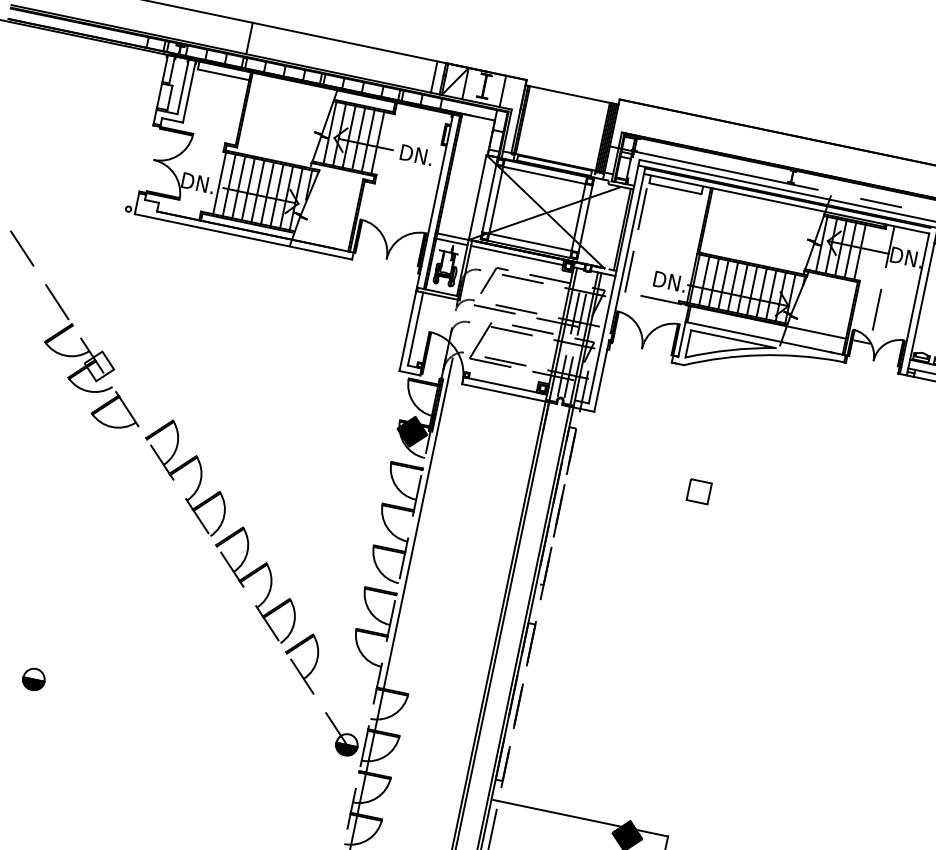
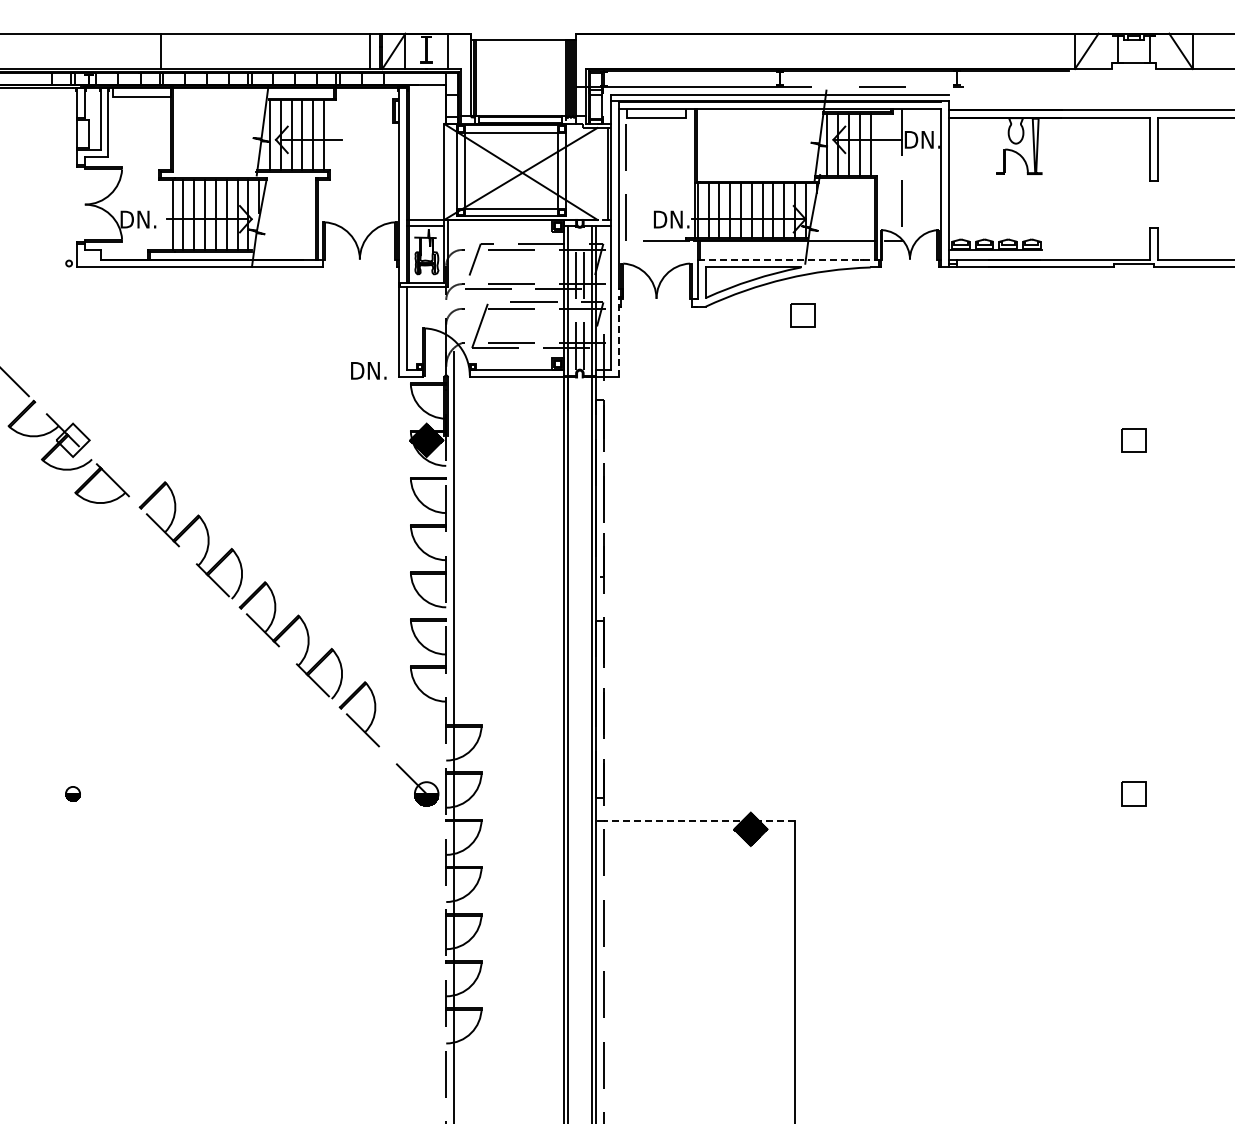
text: (416, 154) -> (368, 370), moved
line: (219, 182) -> (161, 214), removed
line: (517, 255) -> (500, 225), removed
line: (766, 338) -> (788, 259), solid -> dashed
line: (602, 375) -> (619, 336), solid -> dashed
part: (698, 491) -> (802, 315), moved
part: (33, 678) -> (72, 793), size x0.6
line: (583, 818) -> (699, 820), solid -> dashed

